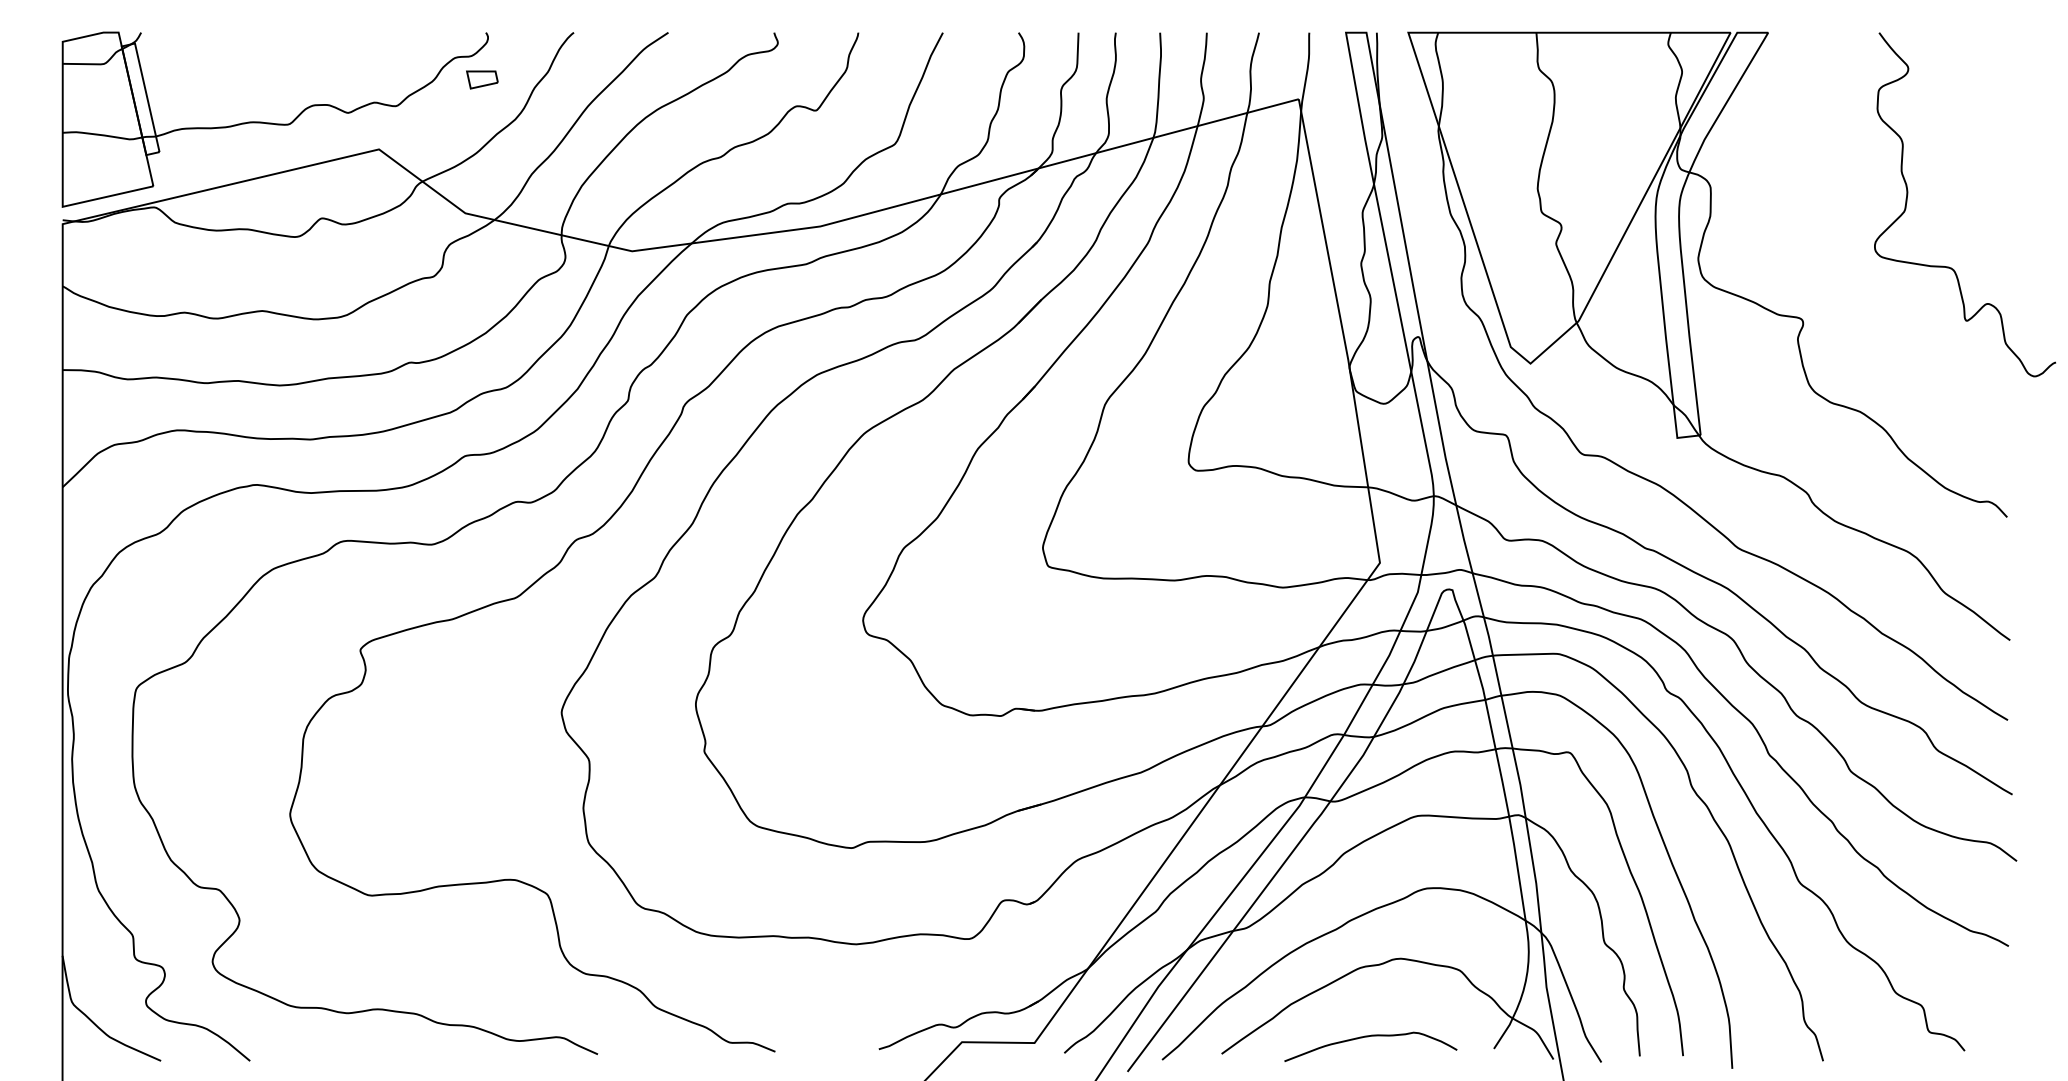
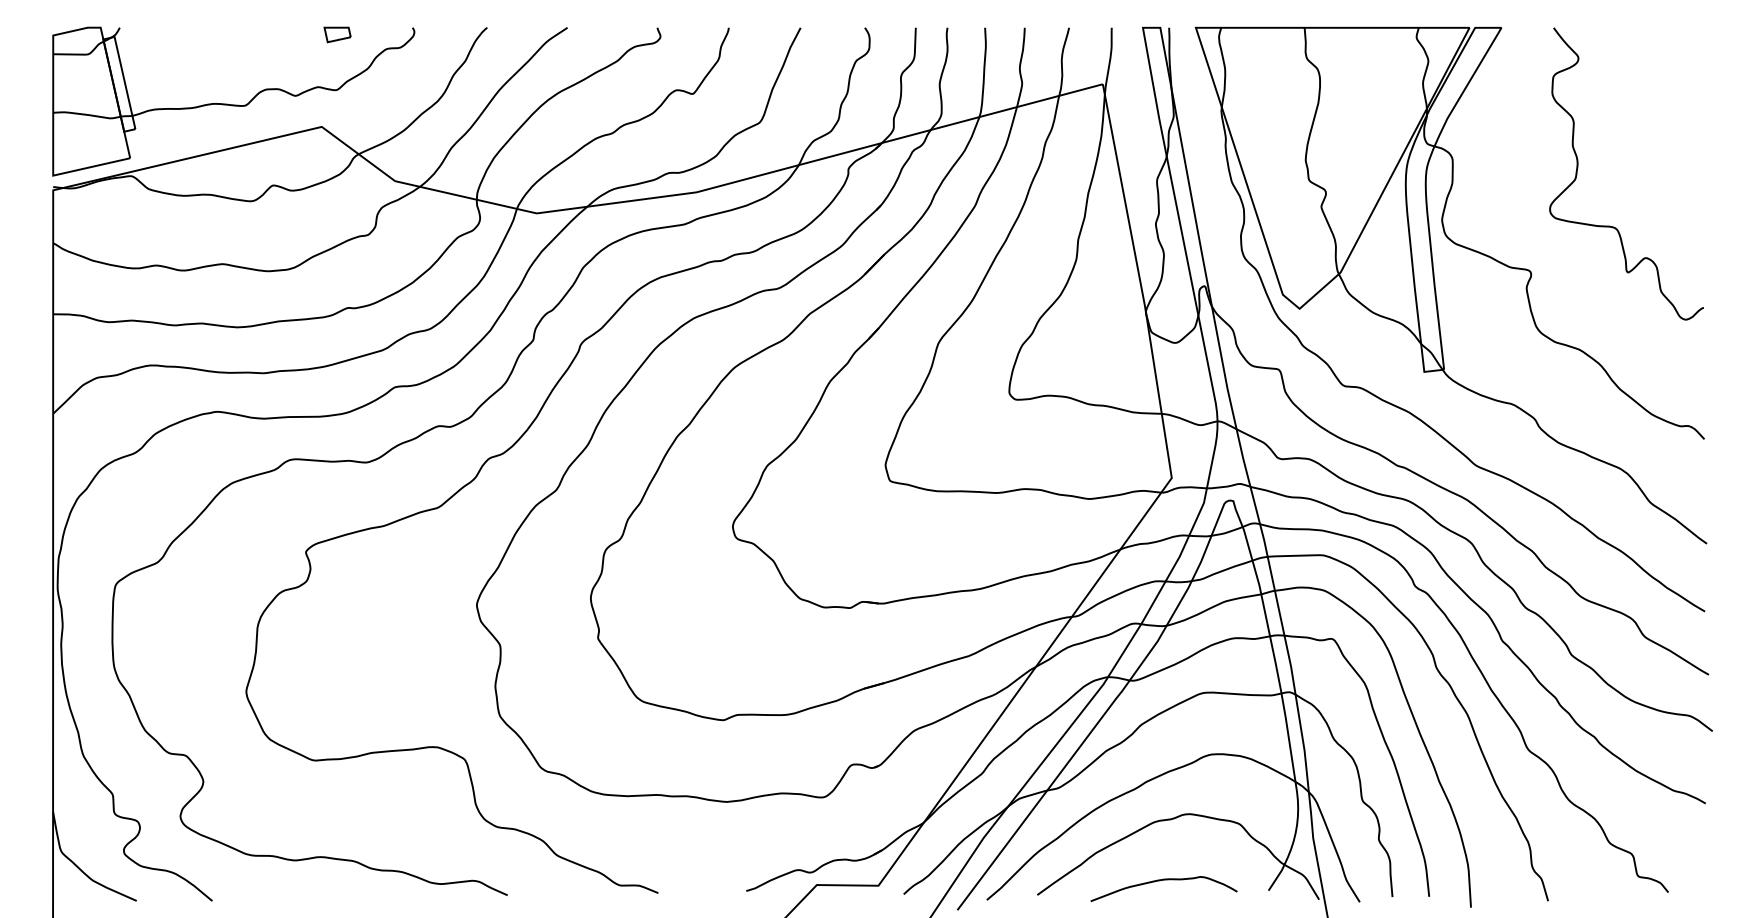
part: (482, 79) -> (337, 34), moved
curve: (1908, 198) -> (1578, 168), moved

